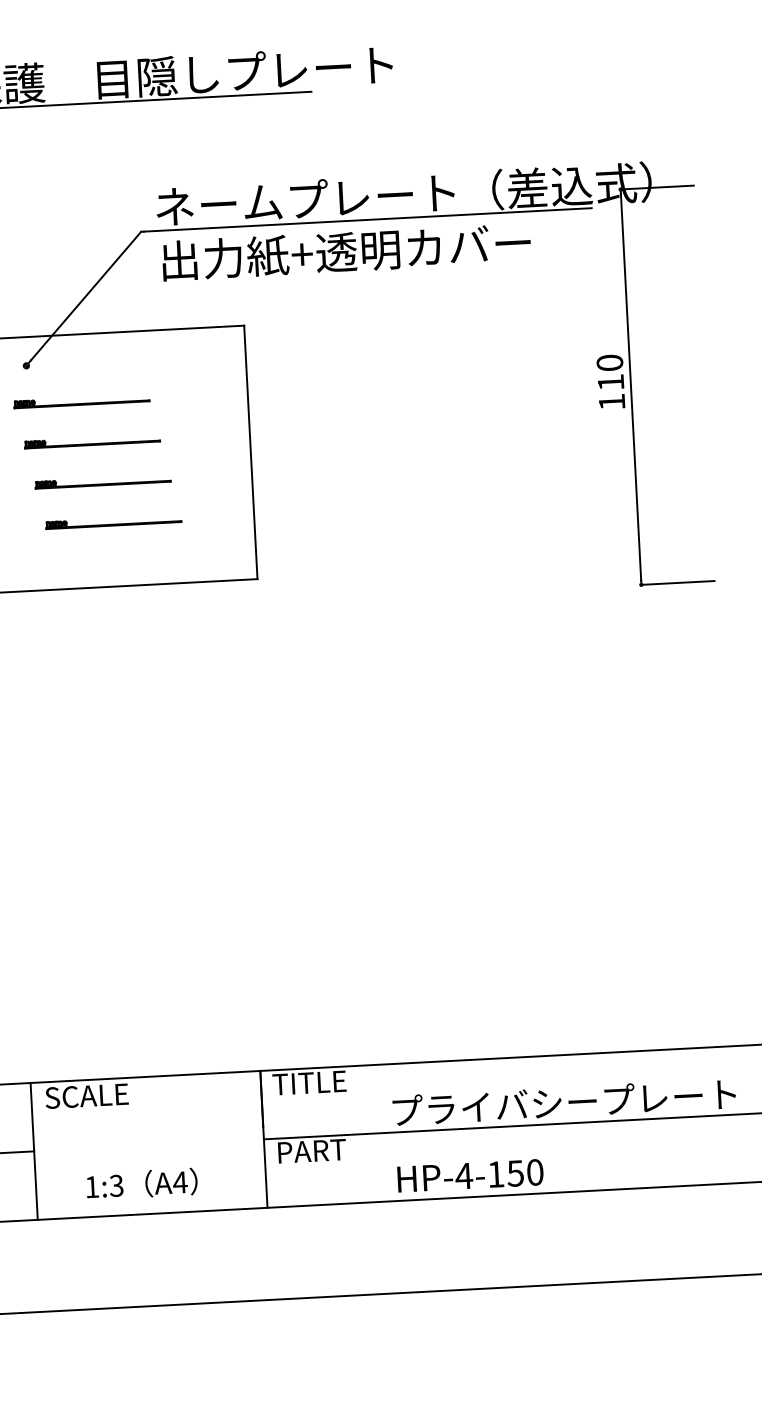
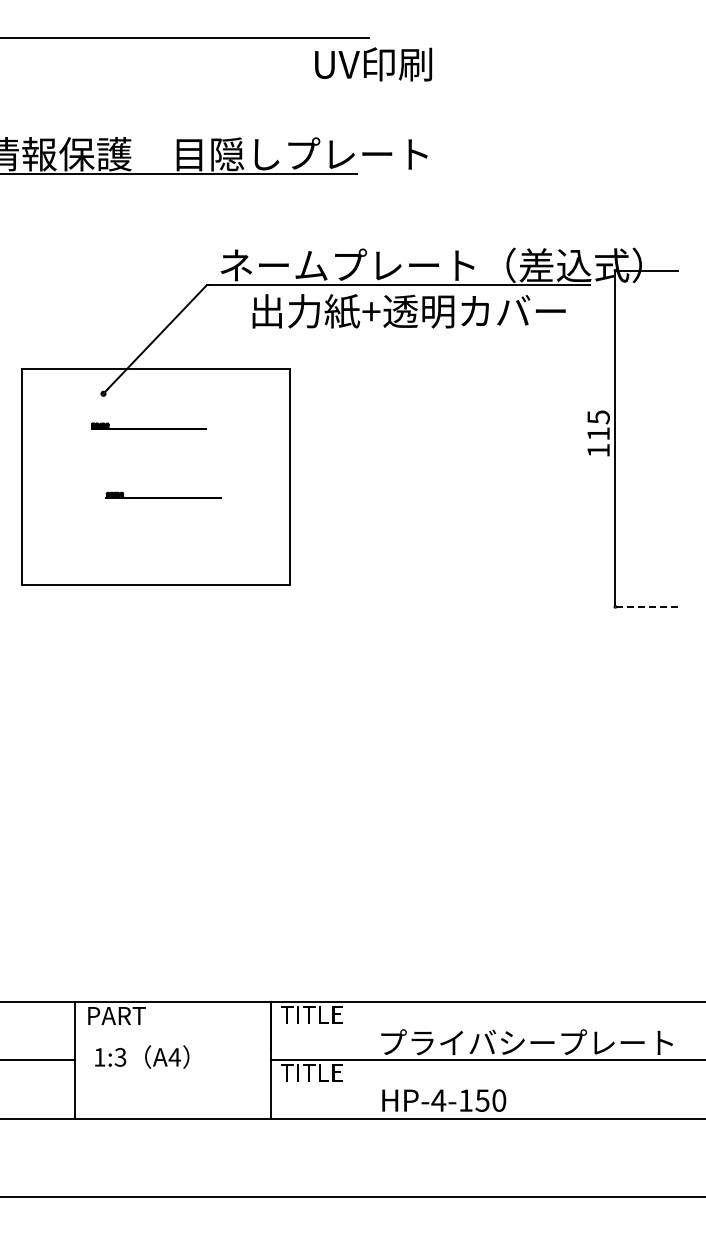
text: (345, 252) -> (408, 311), moved
text: (609, 363) -> (598, 417), 110 -> 115
part: (92, 440) -> (156, 460), removed
part: (113, 521) -> (170, 529), removed
line: (677, 582) -> (646, 606), solid -> dashed
text: (87, 1095) -> (122, 1015), SCALE -> PART
text: (312, 1150) -> (311, 1072), PART -> TITLE
text: (142, 1183) -> (142, 1056), moved

